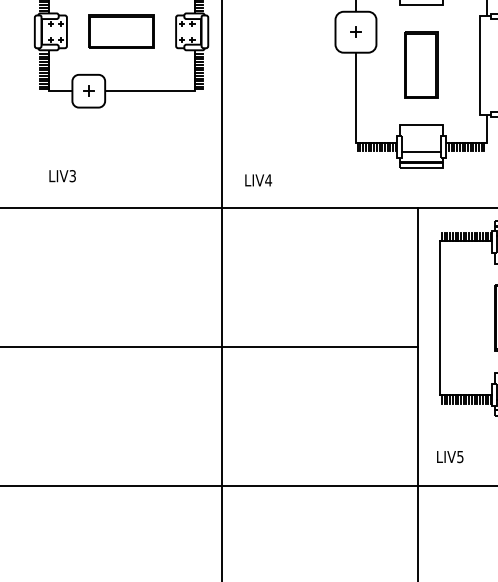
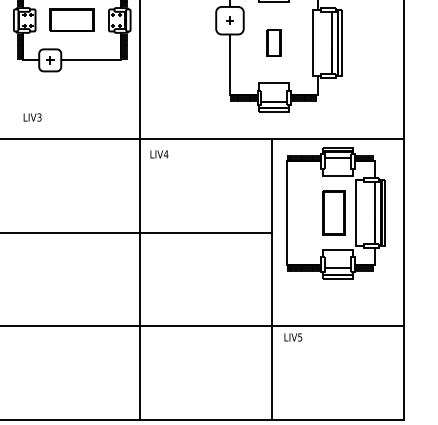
part: (420, 64) -> (273, 42), size x0.6
text: (258, 180) -> (159, 154), moved
text: (450, 457) -> (293, 337), moved

